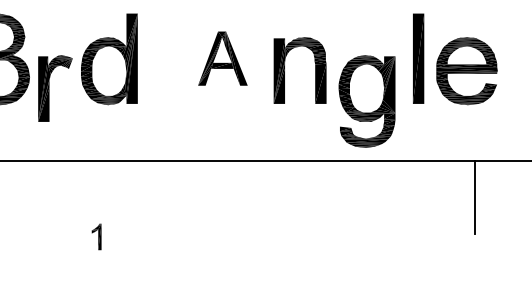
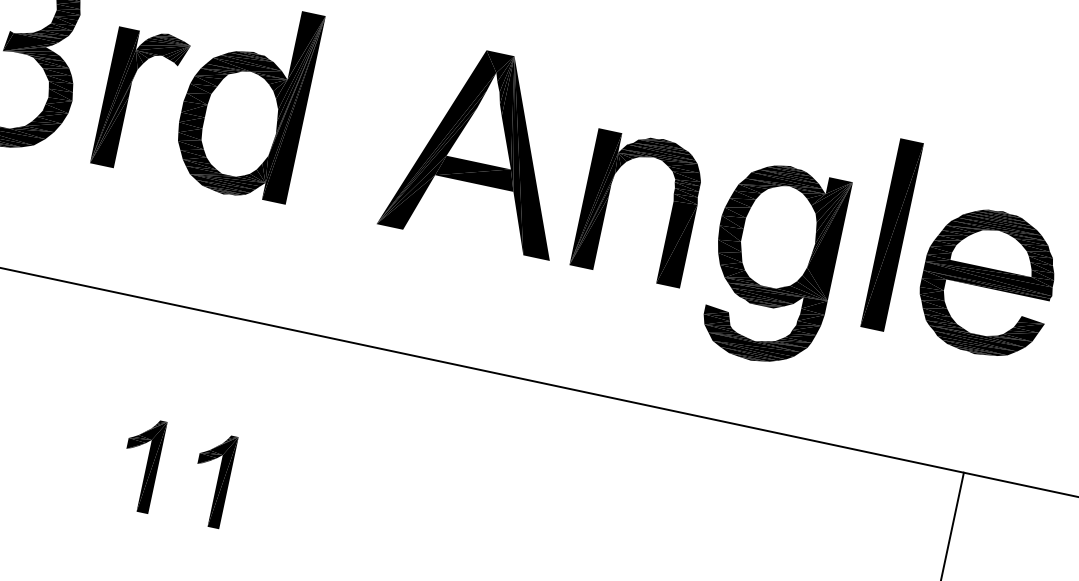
part: (222, 58) -> (482, 147), size x1.67
part: (55, 88) -> (141, 101), moved
part: (366, 101) -> (772, 263), moved
part: (96, 236) -> (140, 463), size x1.67
part: (130, 236) -> (211, 478), added

